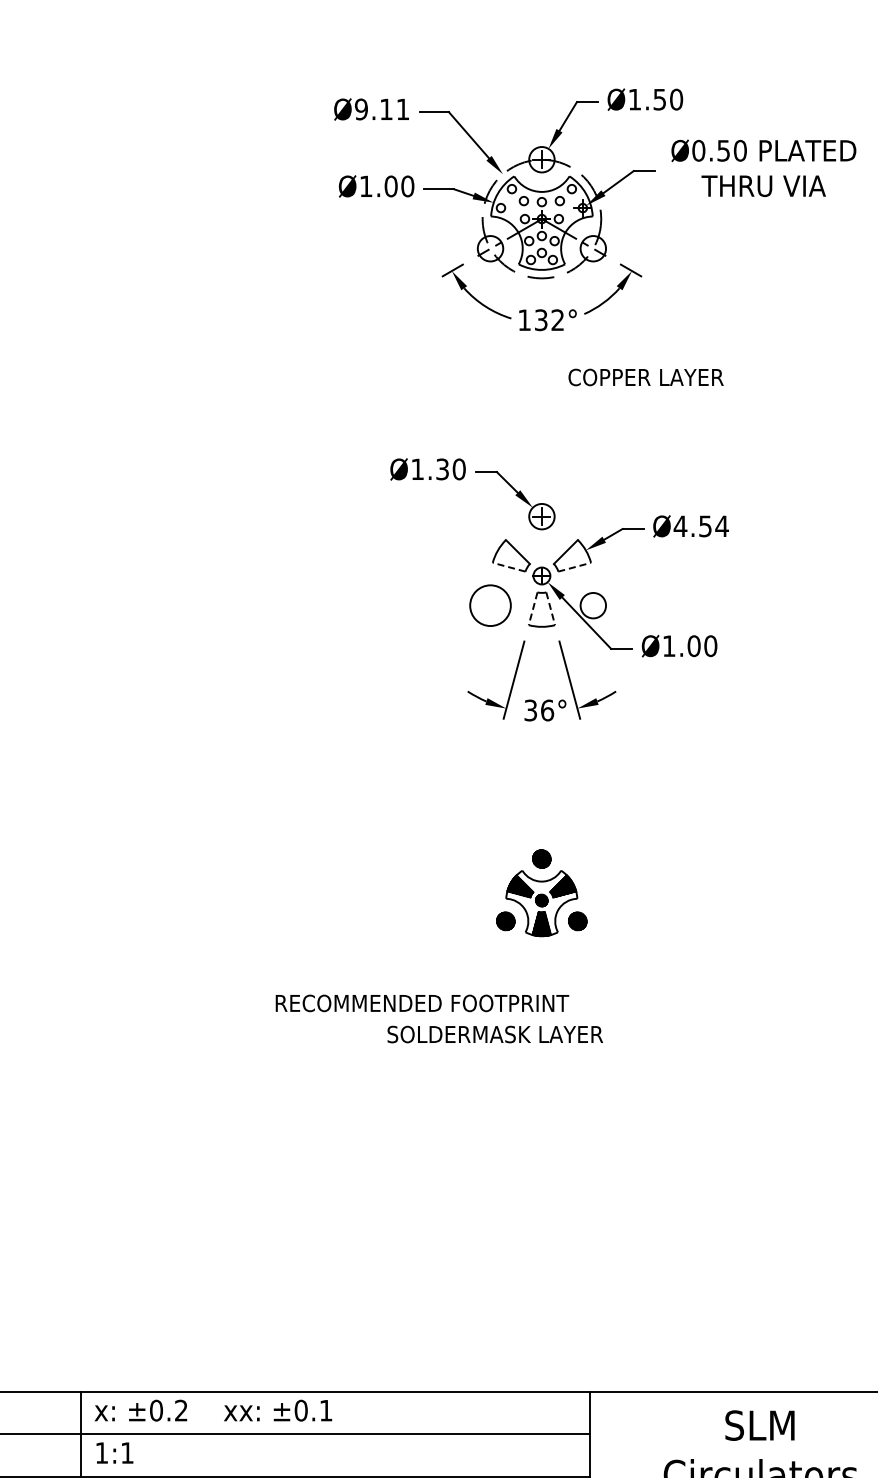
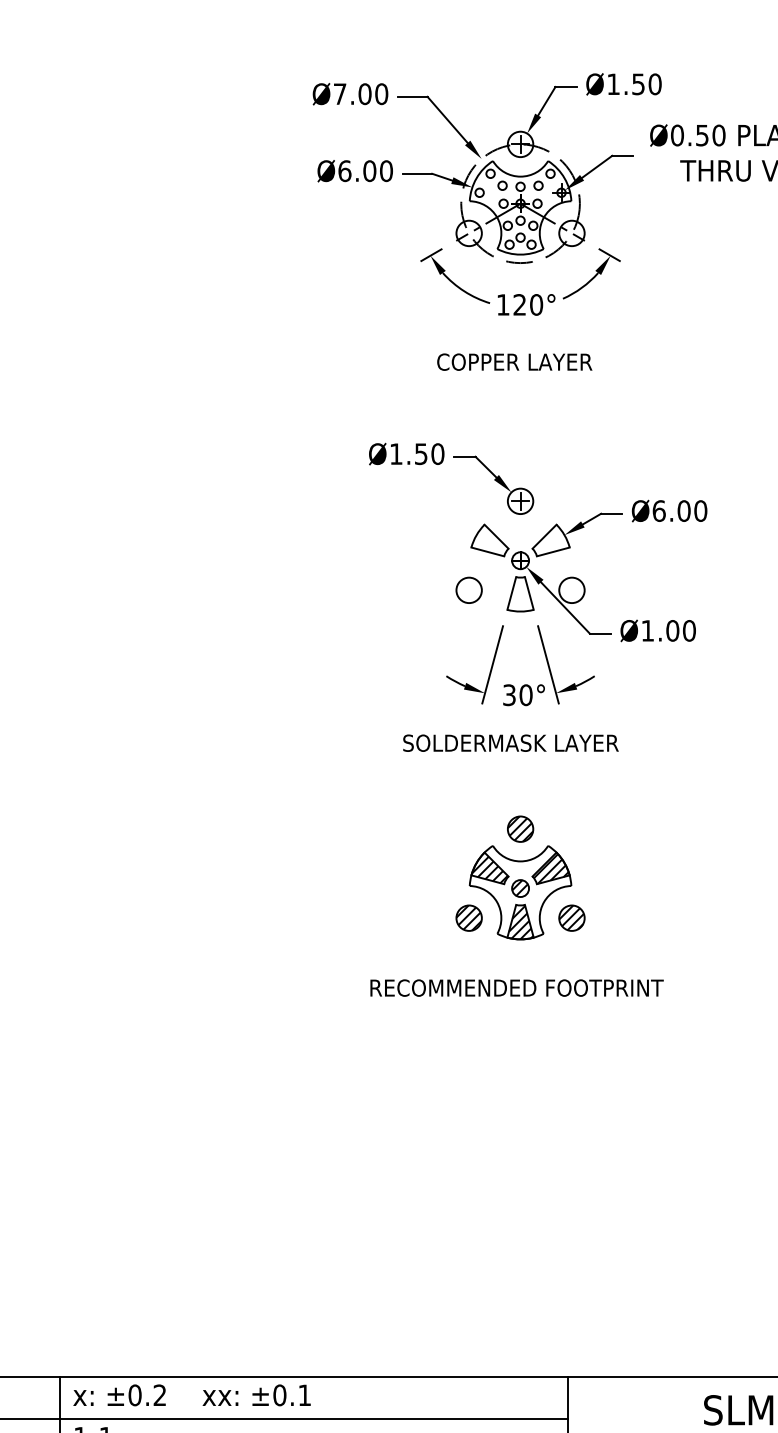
text: (381, 109) -> (360, 94), Ø9.11 -> Ø7.00
text: (365, 186) -> (344, 171), Ø1.00 -> Ø6.00
text: (549, 320) -> (528, 305), 132° -> 120°
text: (645, 377) -> (514, 362), moved
text: (442, 468) -> (421, 453), Ø1.30 -> Ø1.50
text: (700, 526) -> (679, 511), Ø4.54 -> Ø6.00
line: (509, 567) -> (488, 552), dashed -> solid
line: (574, 567) -> (553, 552), dashed -> solid
circle: (490, 605) -> (469, 590), size x0.62
line: (533, 608) -> (512, 593), dashed -> solid
line: (550, 608) -> (529, 593), dashed -> solid
text: (547, 710) -> (526, 695), 36° -> 30°
part: (541, 892) -> (520, 877), size x1.43
text: (422, 1003) -> (517, 988), moved
text: (494, 1034) -> (510, 743), moved

